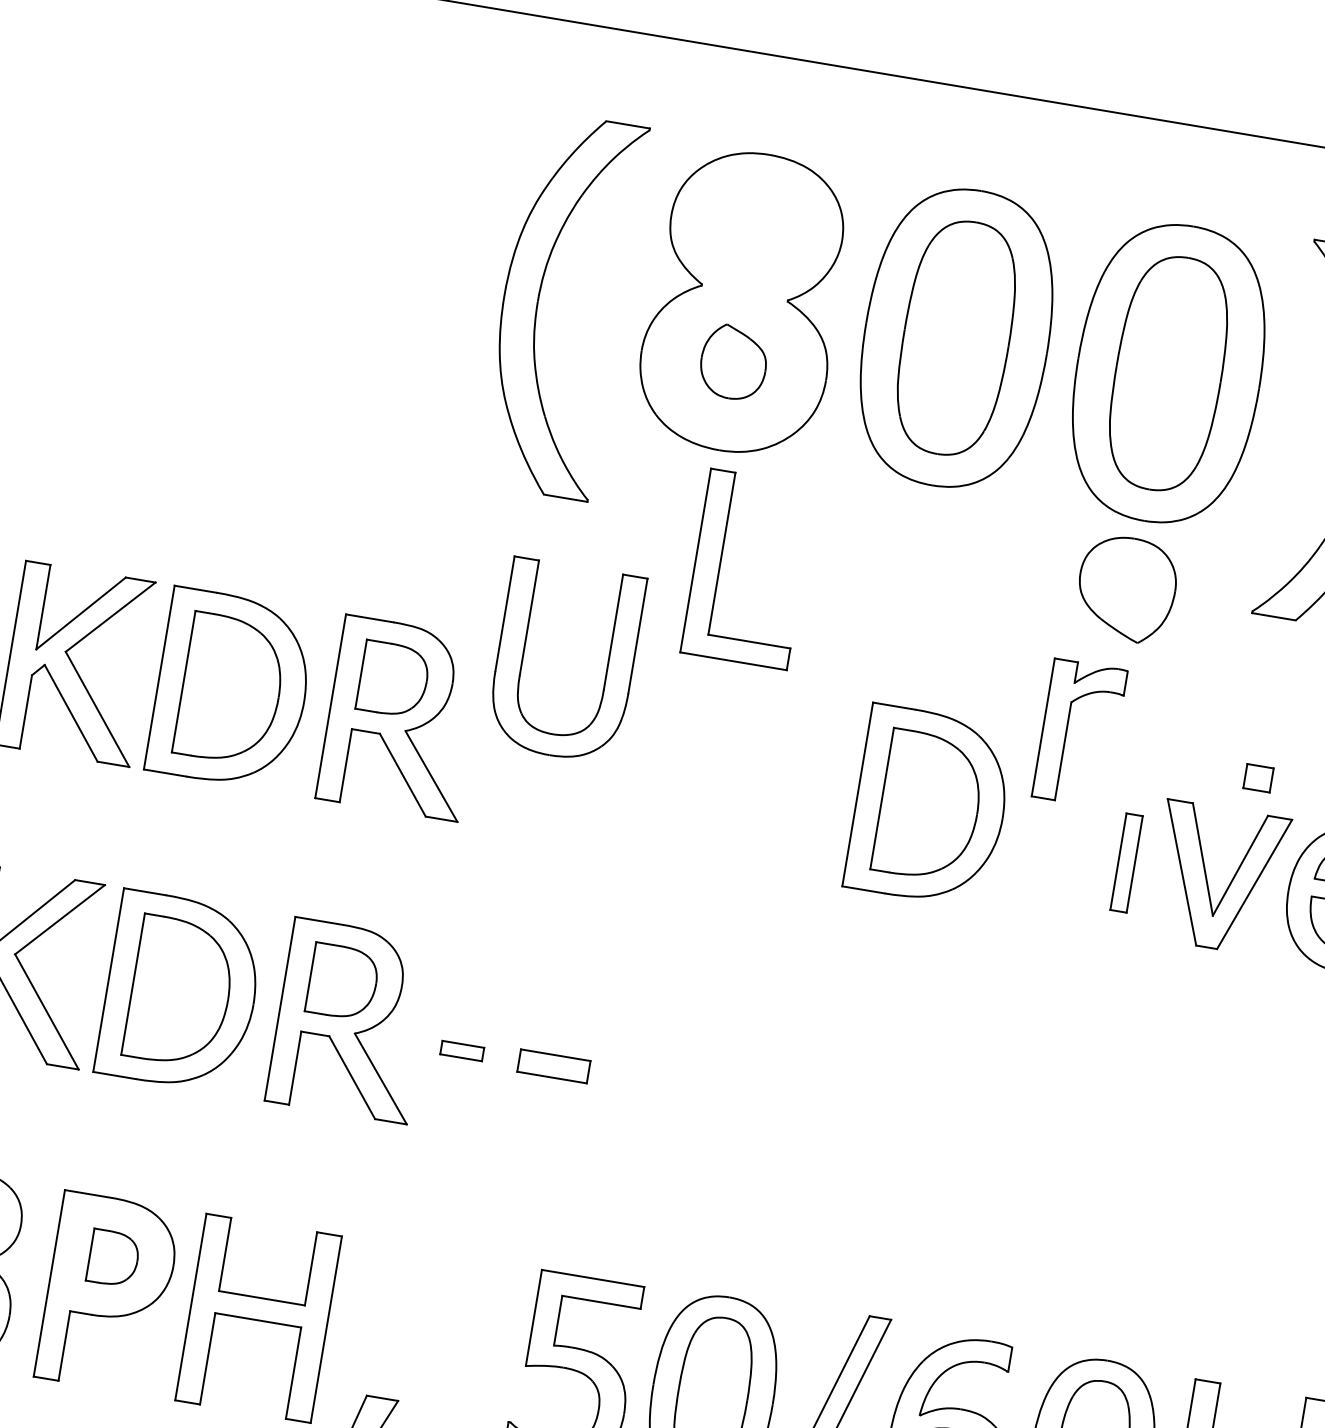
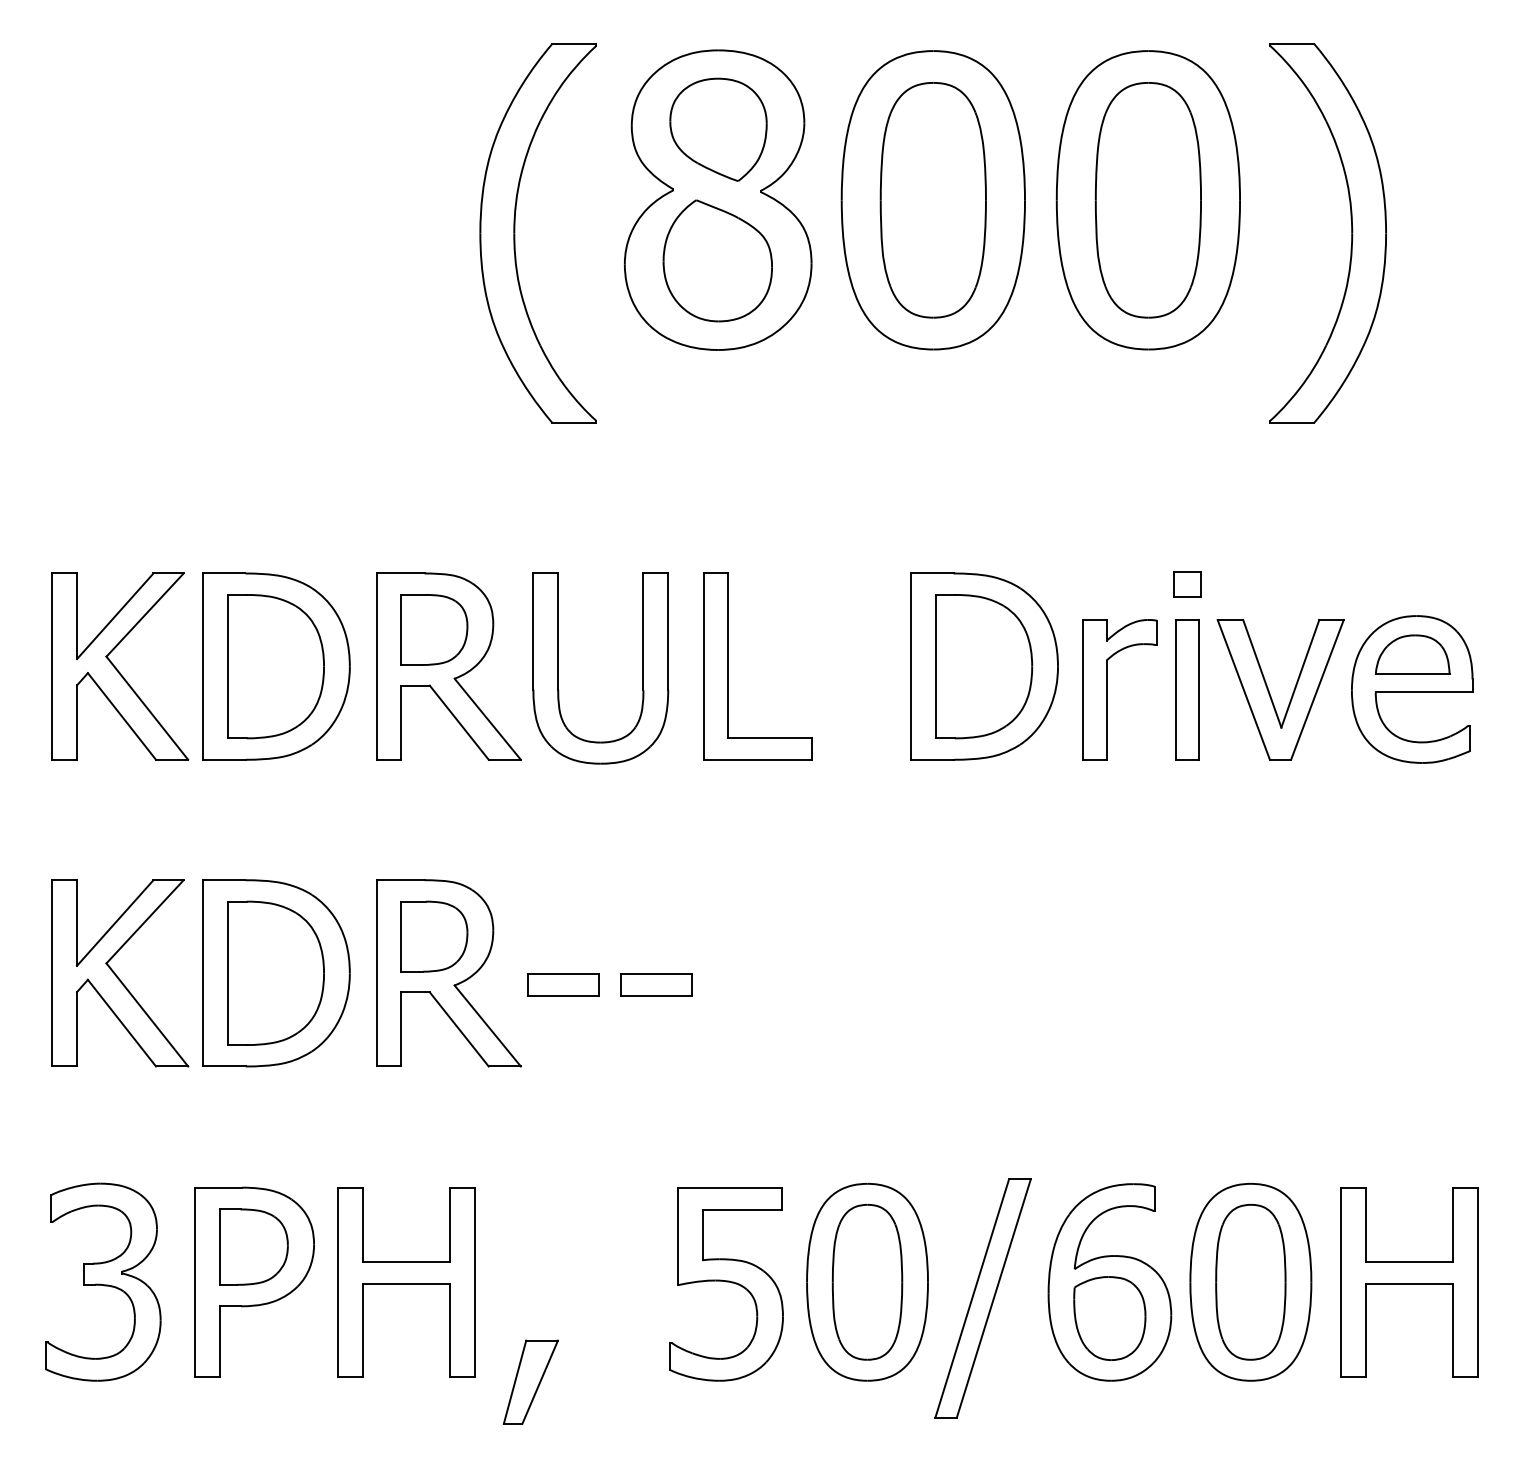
part: (733, 361) -> (717, 260), size x1.67
part: (720, 564) -> (728, 666), moved
part: (1126, 588) -> (718, 129), moved
part: (523, 654) -> (558, 668), moved
part: (1067, 731) -> (1107, 689), moved
part: (1258, 778) -> (1187, 584), moved
part: (1126, 862) -> (1187, 689), size x1.43
part: (462, 1050) -> (563, 984), size x1.67
part: (113, 1257) -> (253, 1246), size x1.43

